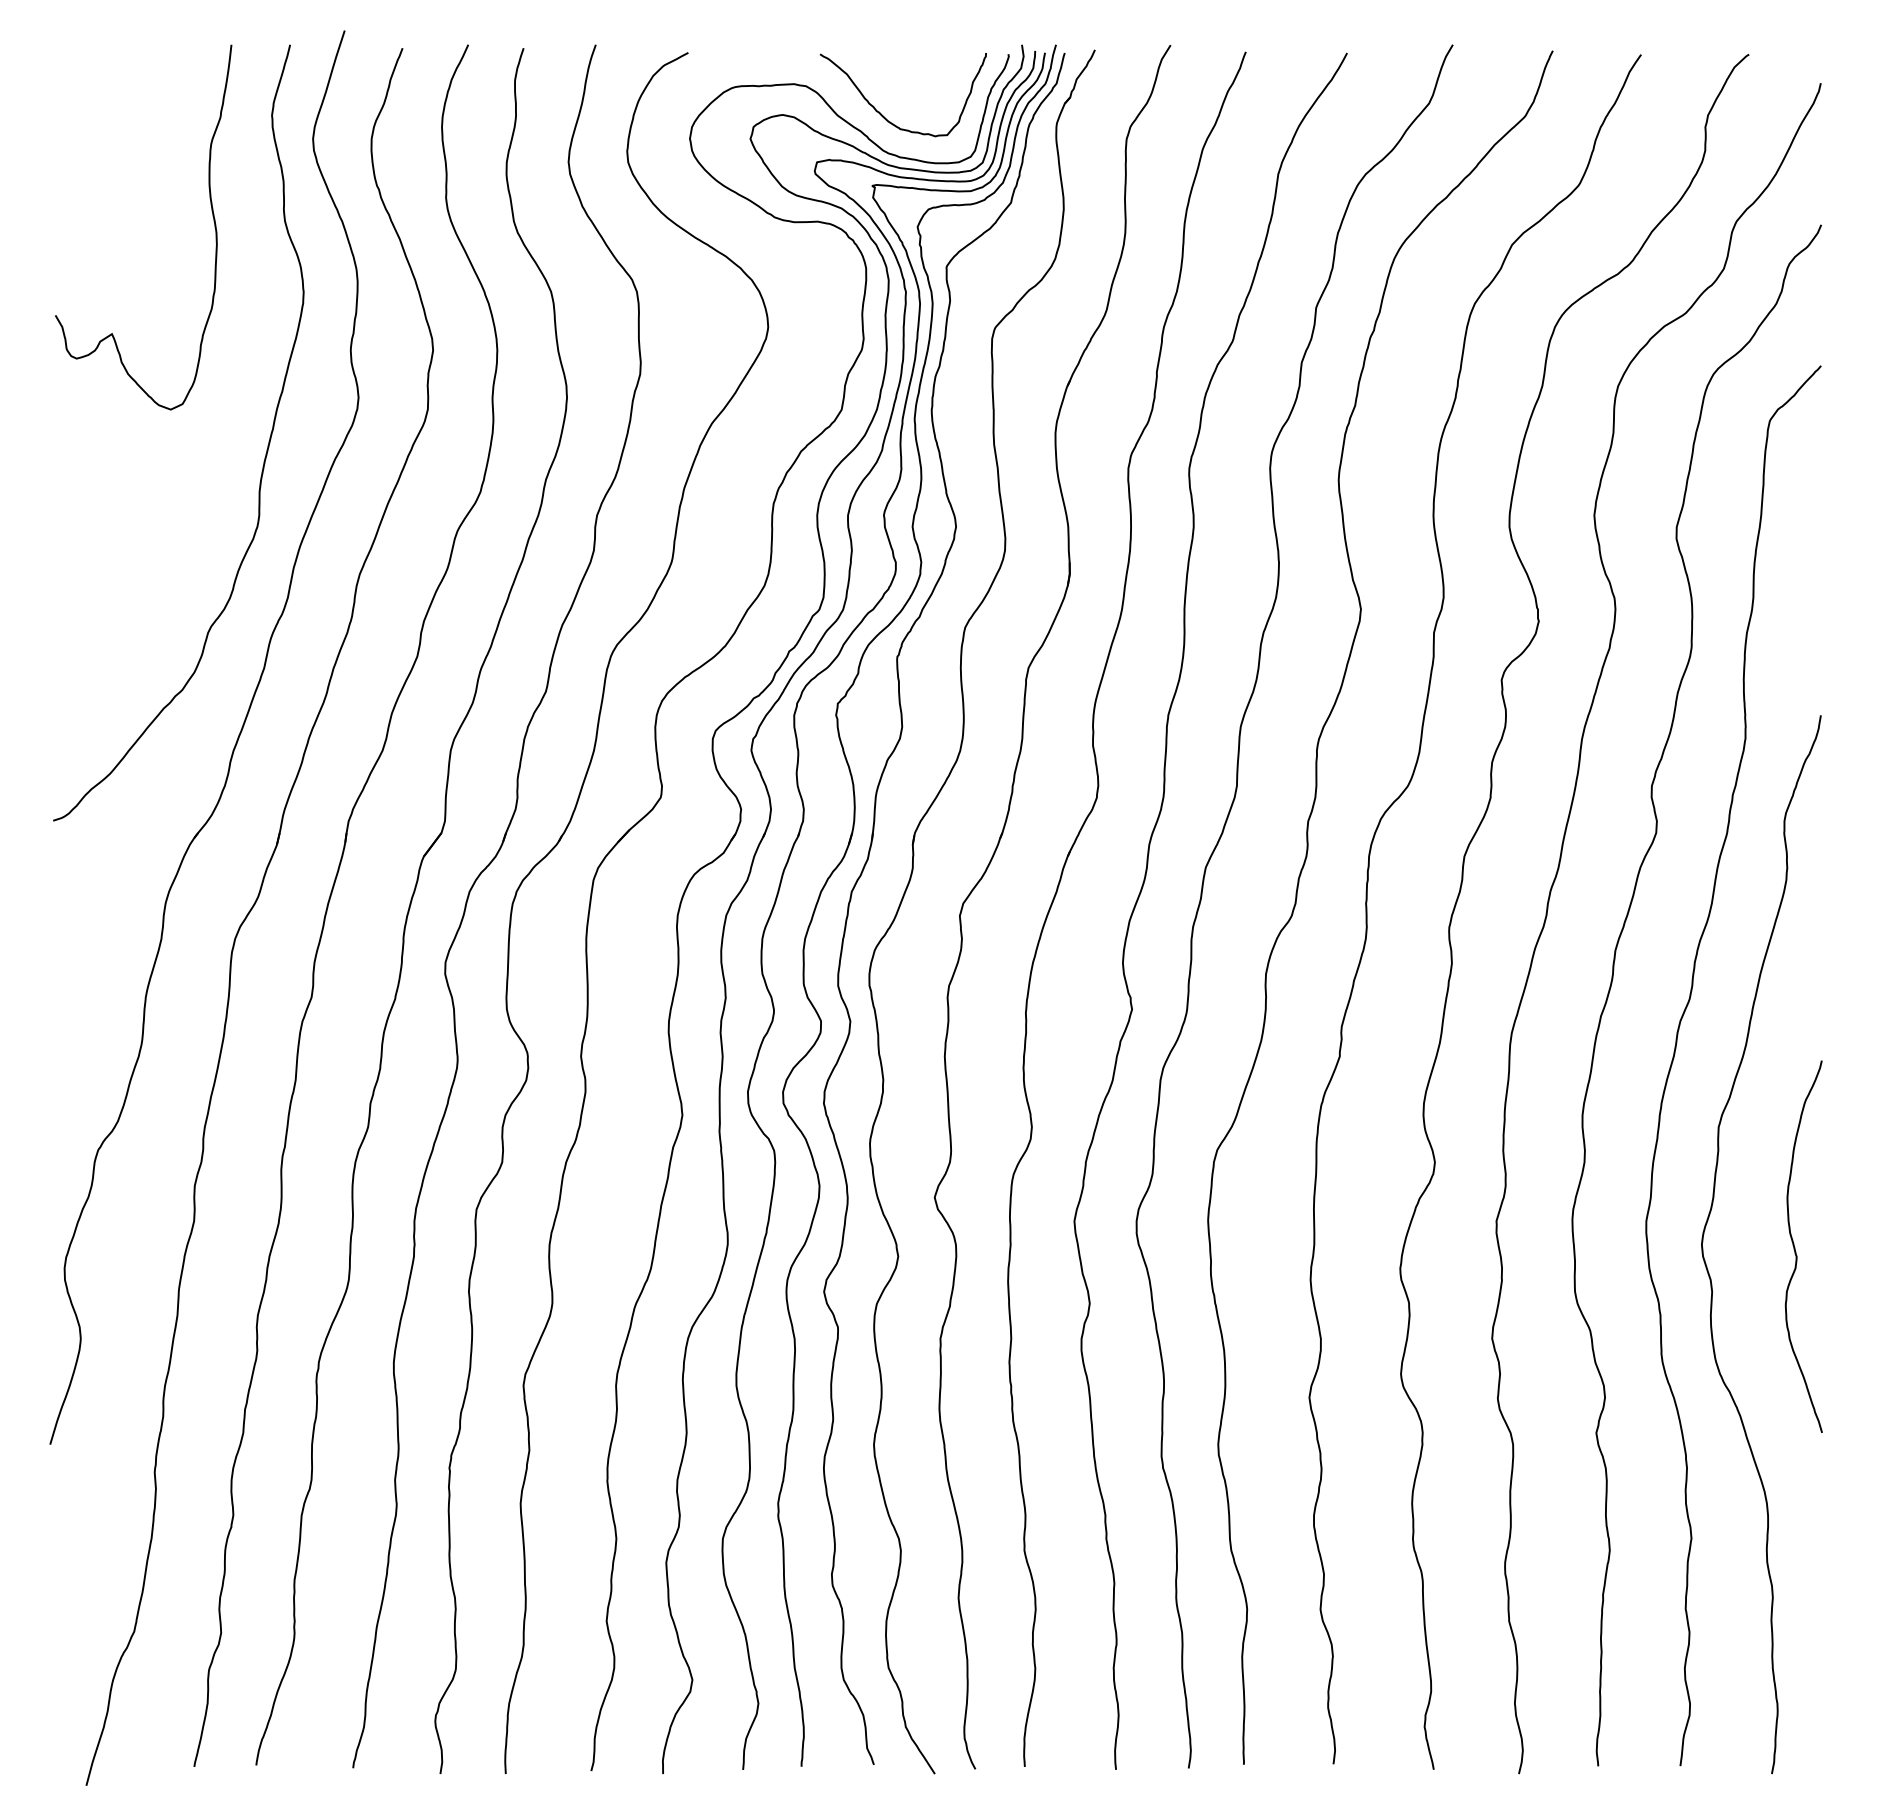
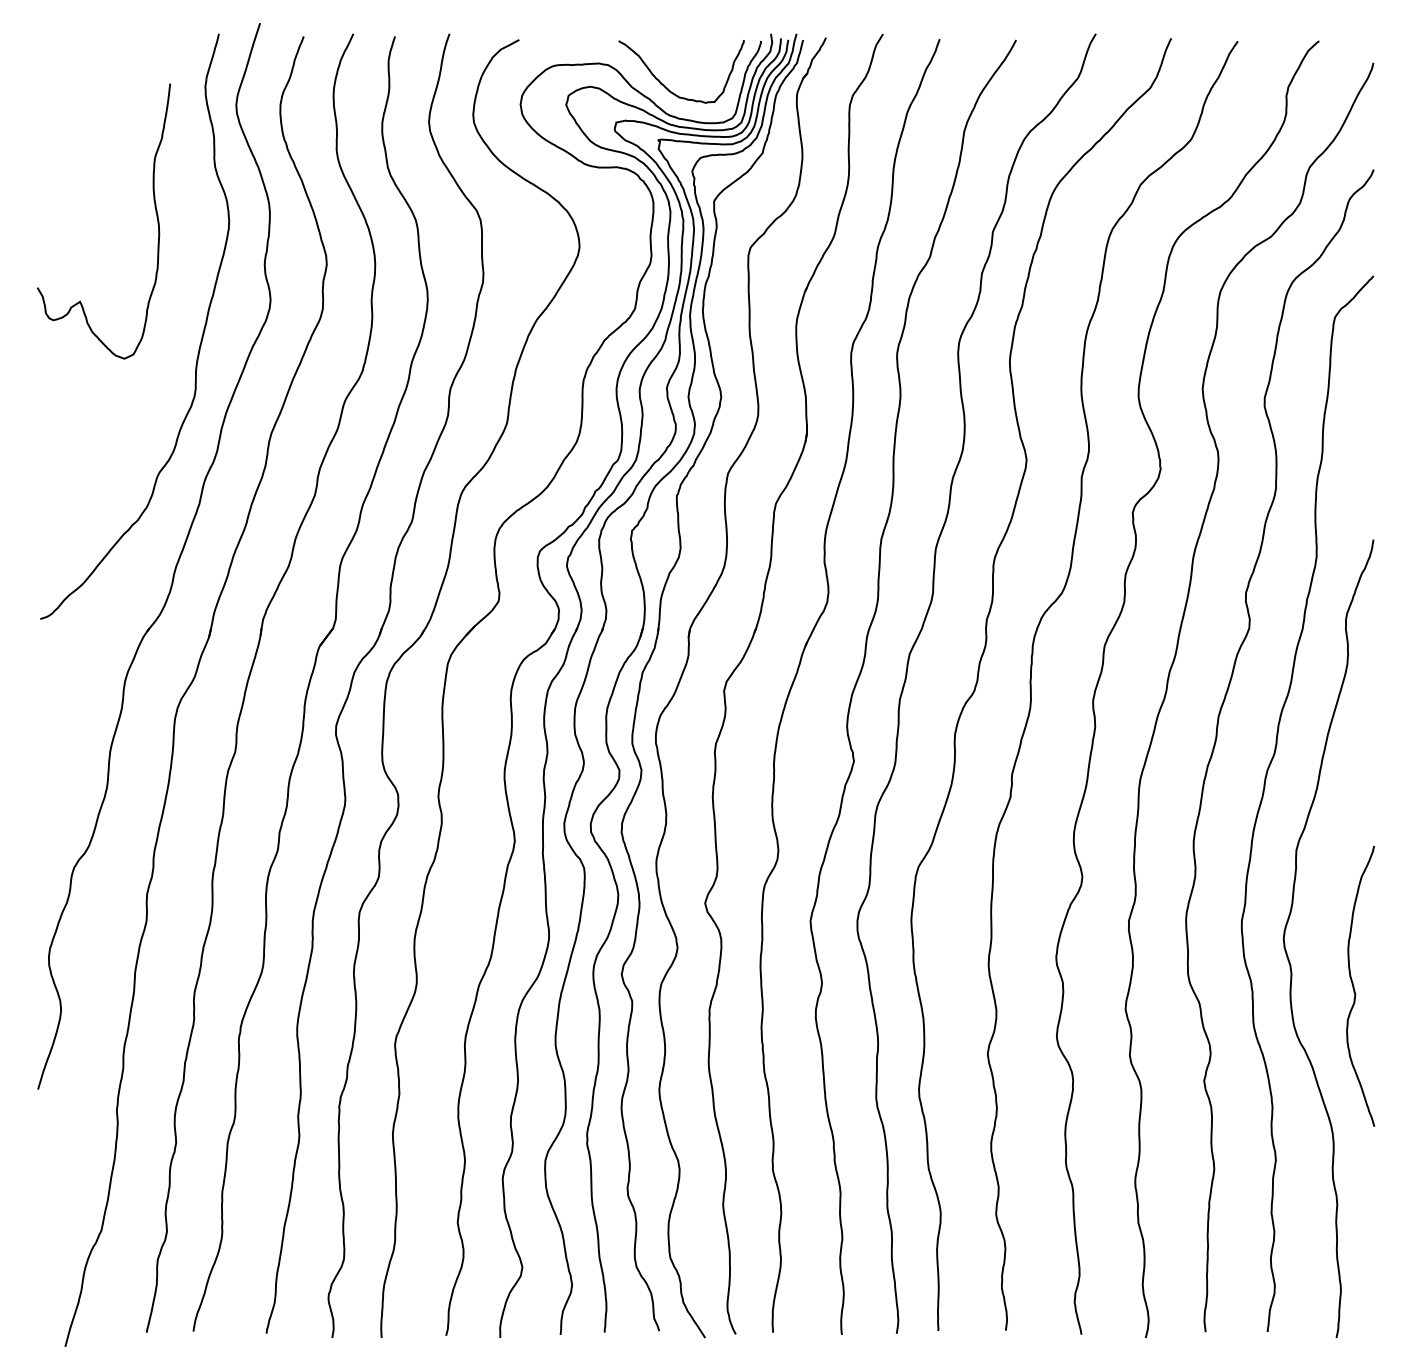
curve: (211, 211) -> (155, 209), moved
curve: (1795, 1247) -> (1354, 986), moved

